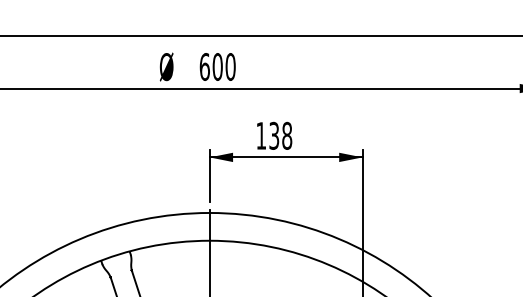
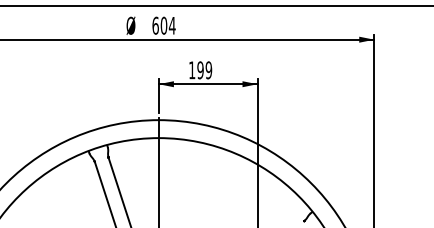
text: (229, 66) -> (171, 25), 600 -> 604
text: (280, 136) -> (204, 70), 138 -> 199

